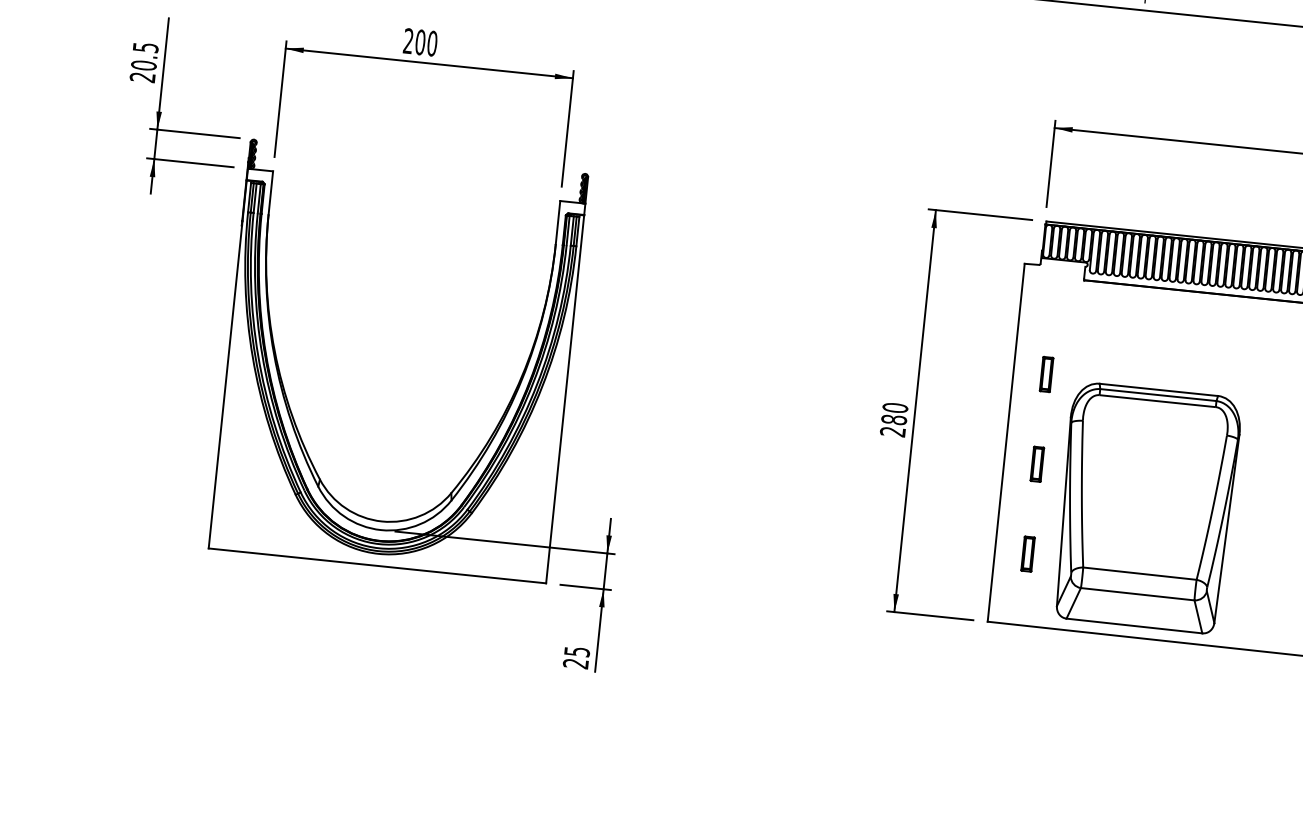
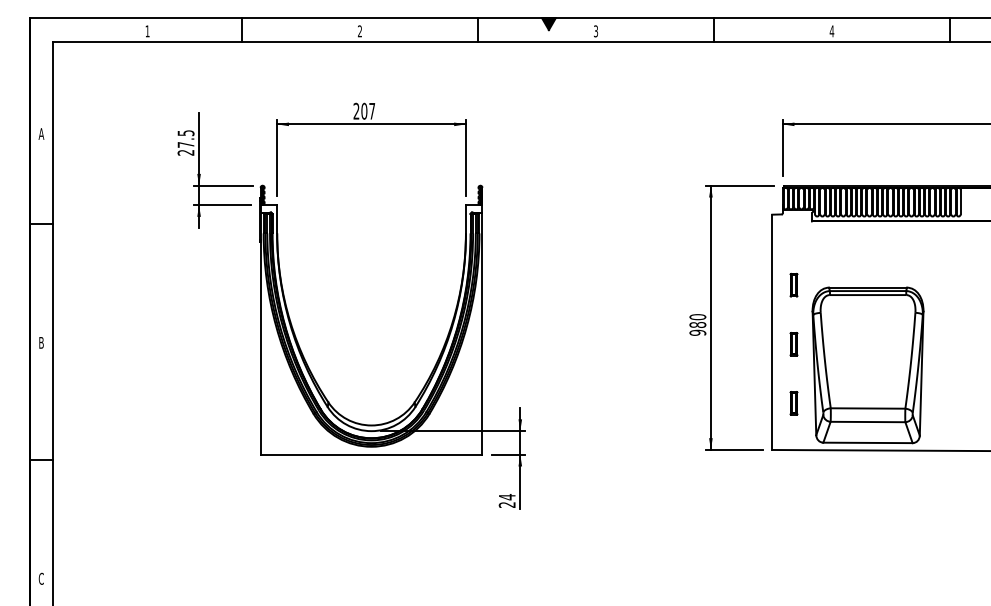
text: (432, 42) -> (372, 110), 200 -> 207
text: (143, 64) -> (185, 144), 20.5 -> 27.5
text: (892, 431) -> (697, 332), 280 -> 980
text: (577, 652) -> (507, 497), 25 -> 24

